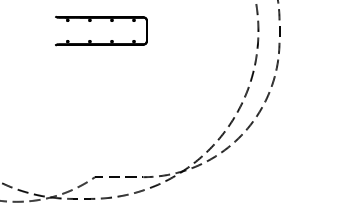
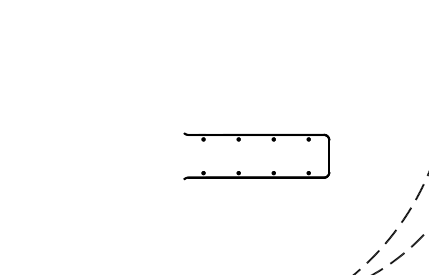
part: (101, 43) -> (257, 176), moved

